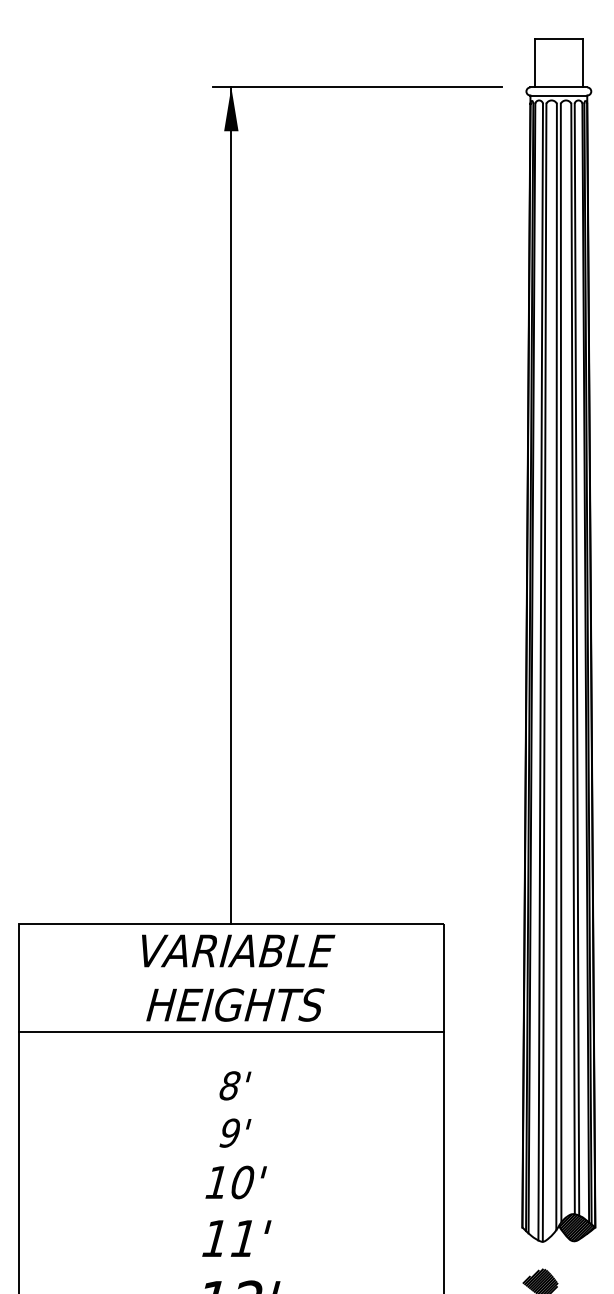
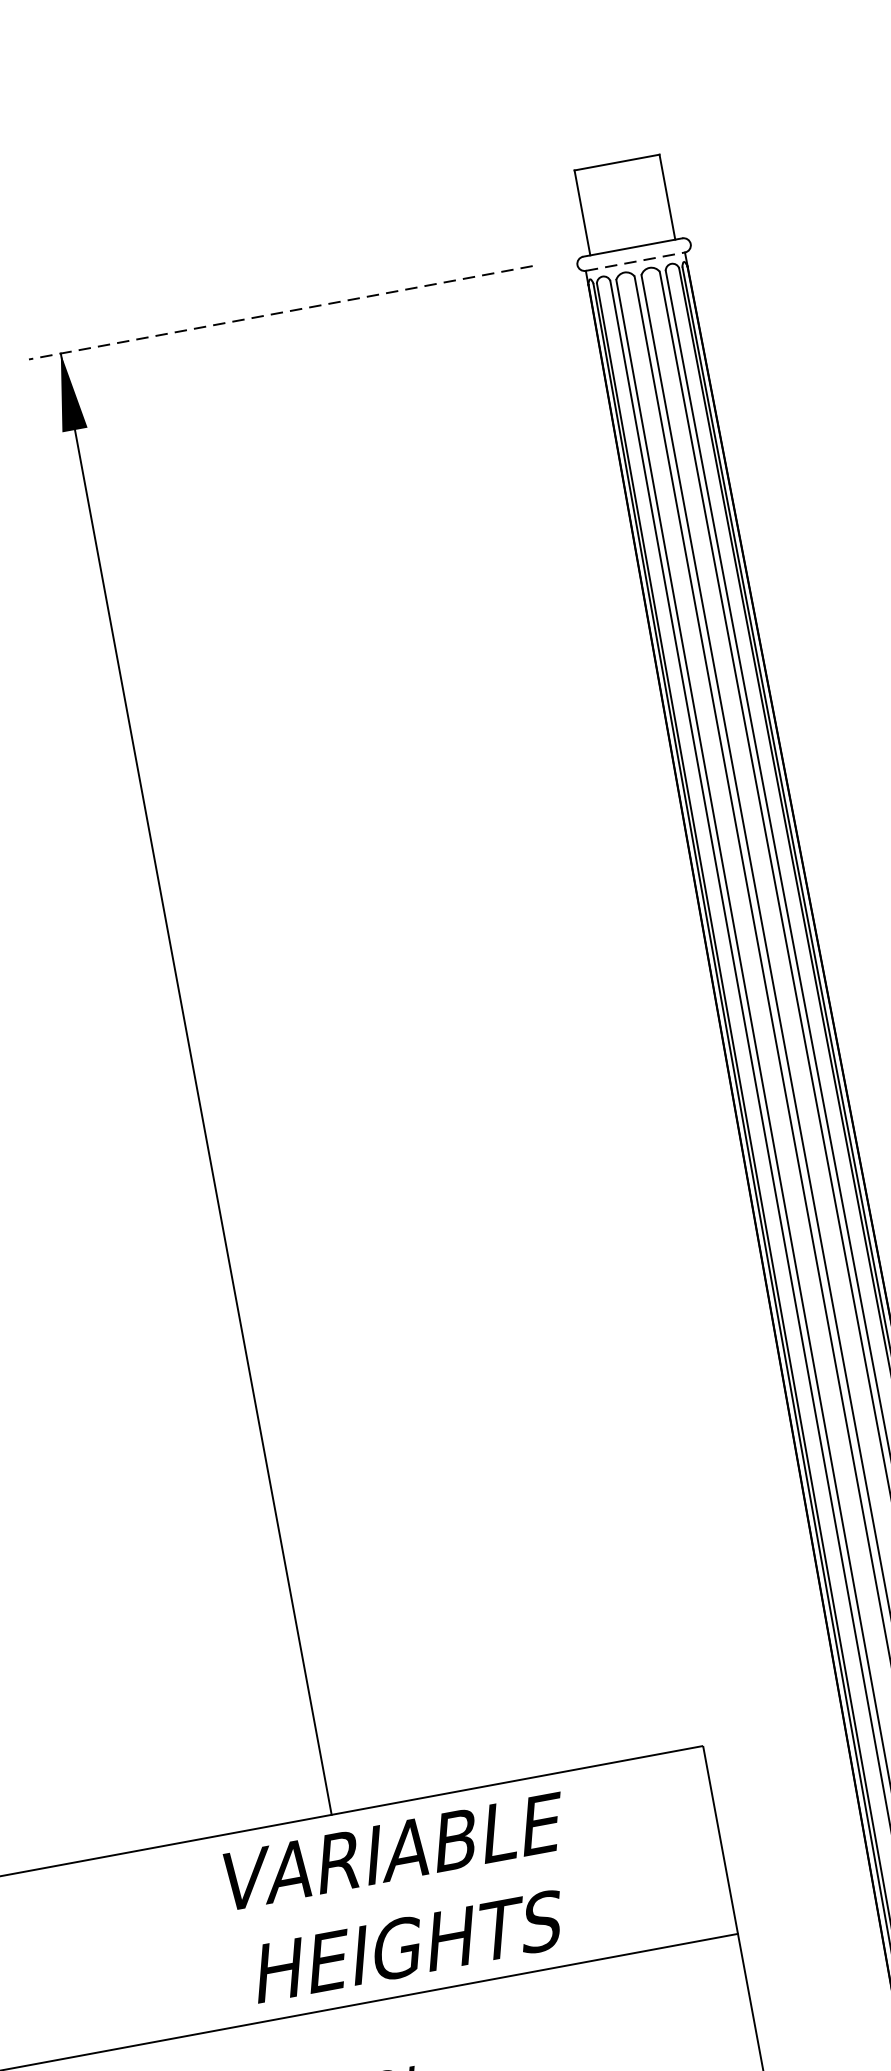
line: (356, 87) -> (279, 313), solid -> dashed
line: (559, 95) -> (636, 261), solid -> dashed
text: (238, 977) -> (405, 1897), moved

